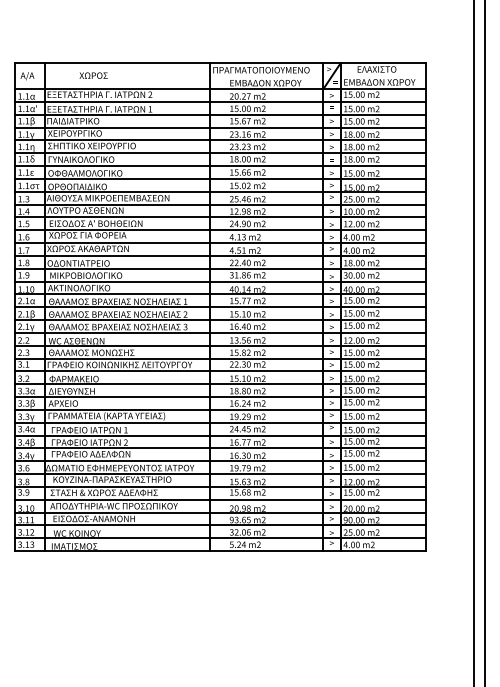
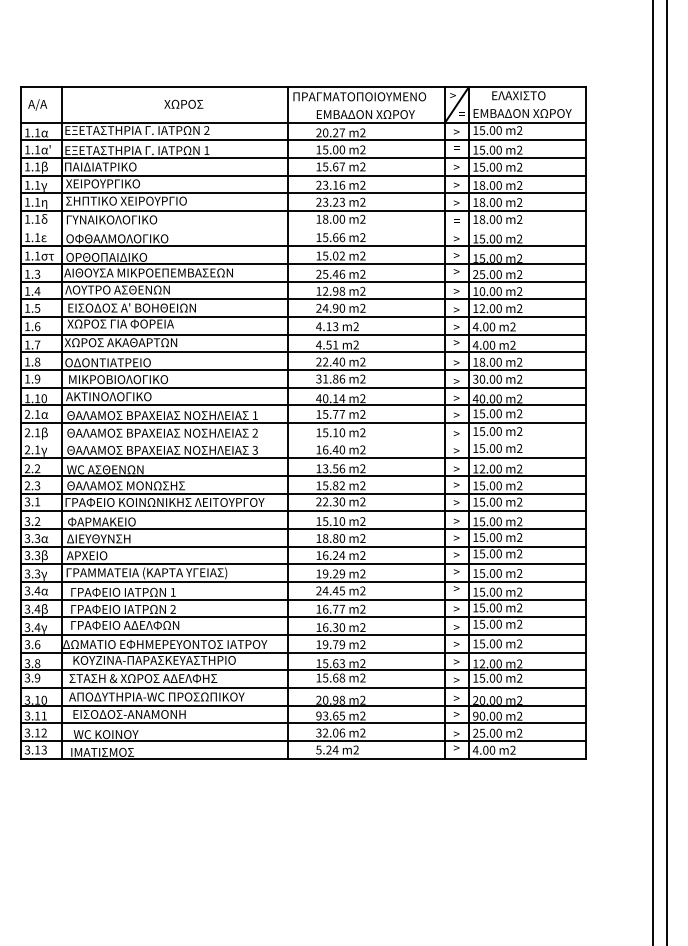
text: (93, 75) -> (183, 103), moved
line: (220, 165) -> (303, 228), removed
line: (220, 319) -> (303, 440), removed

